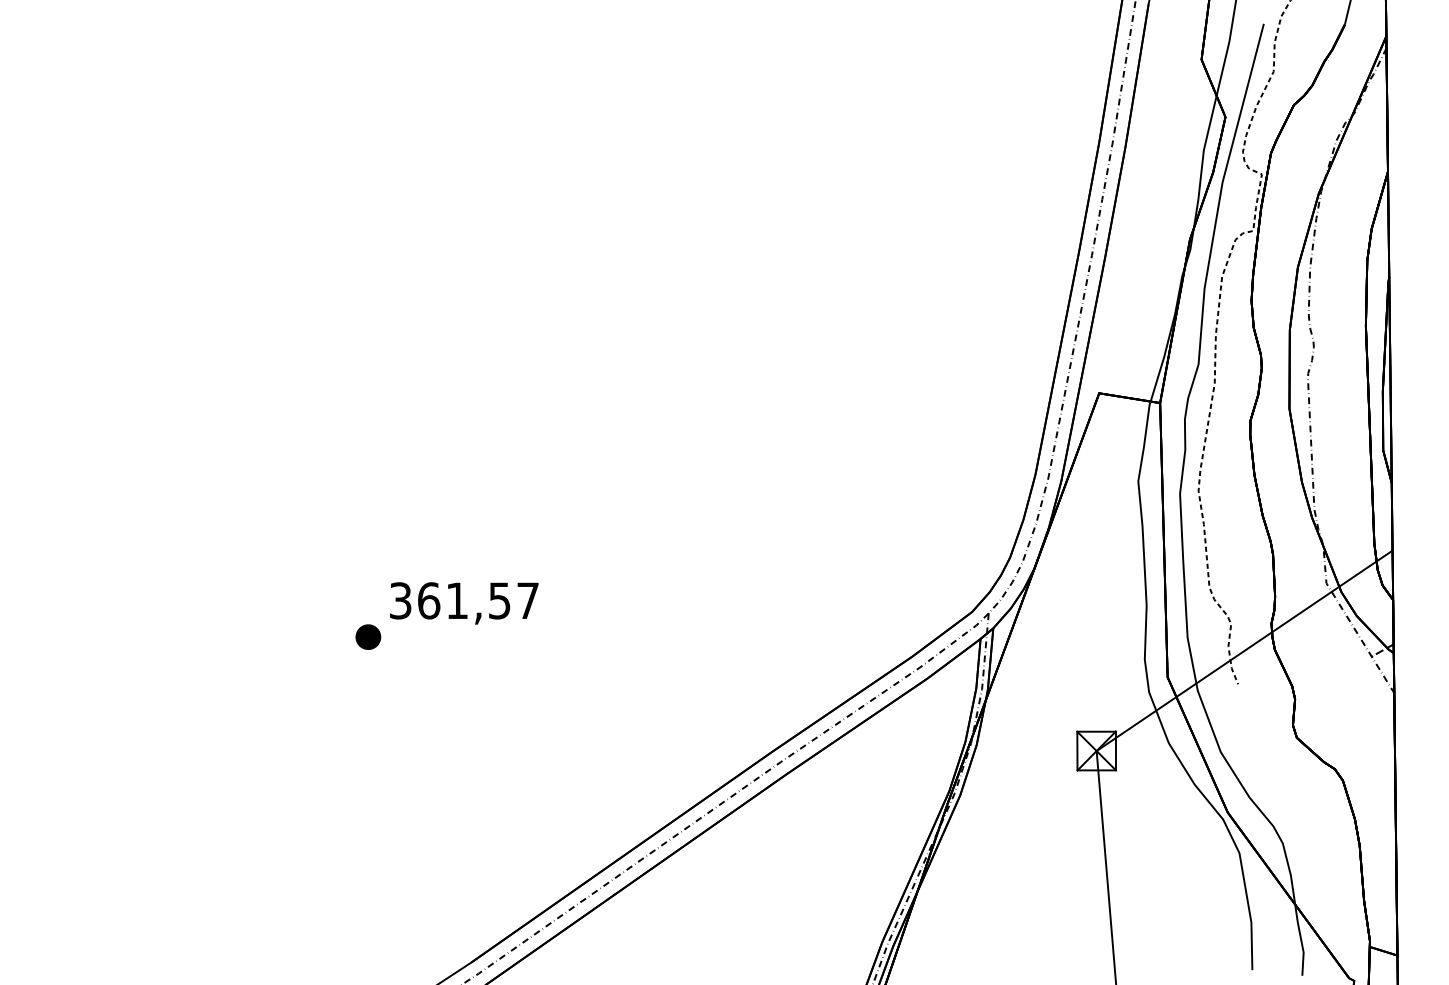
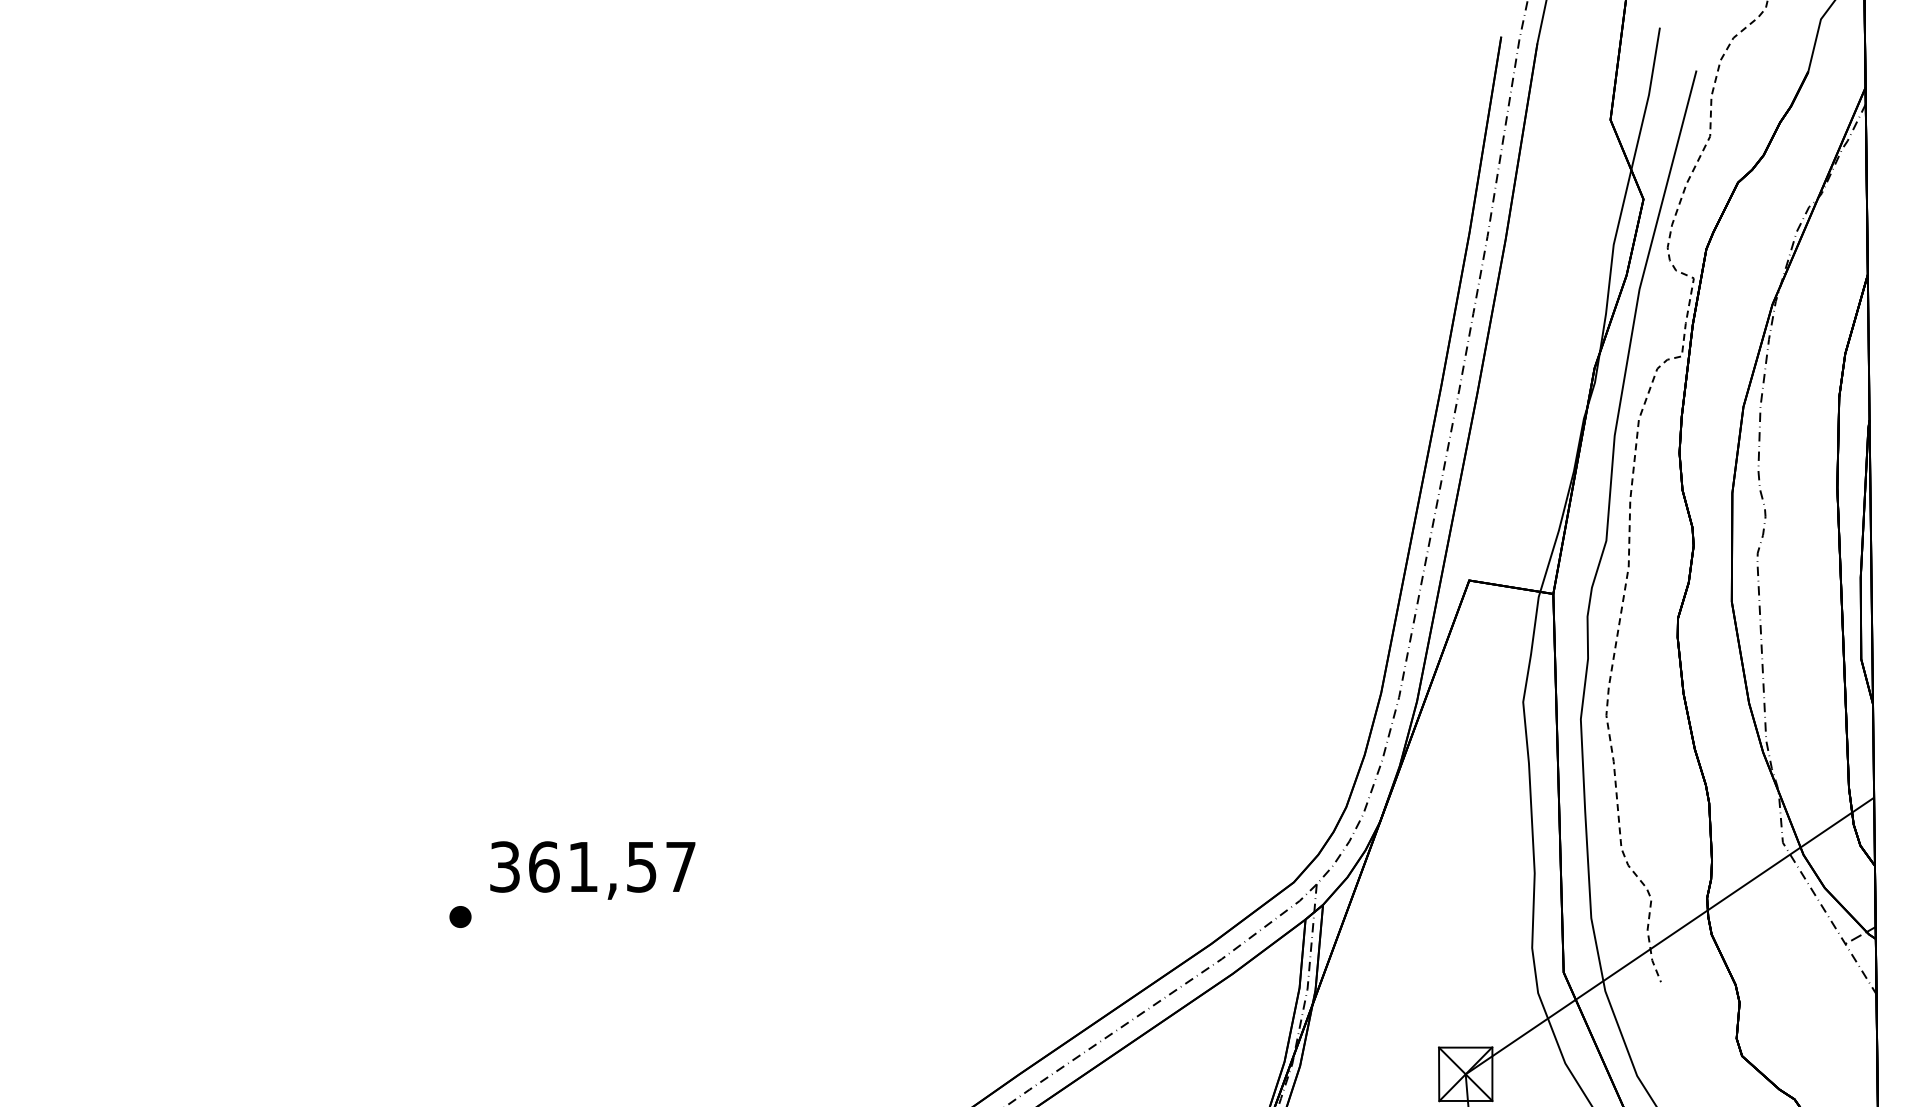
part: (368, 636) -> (460, 916), size x0.62

